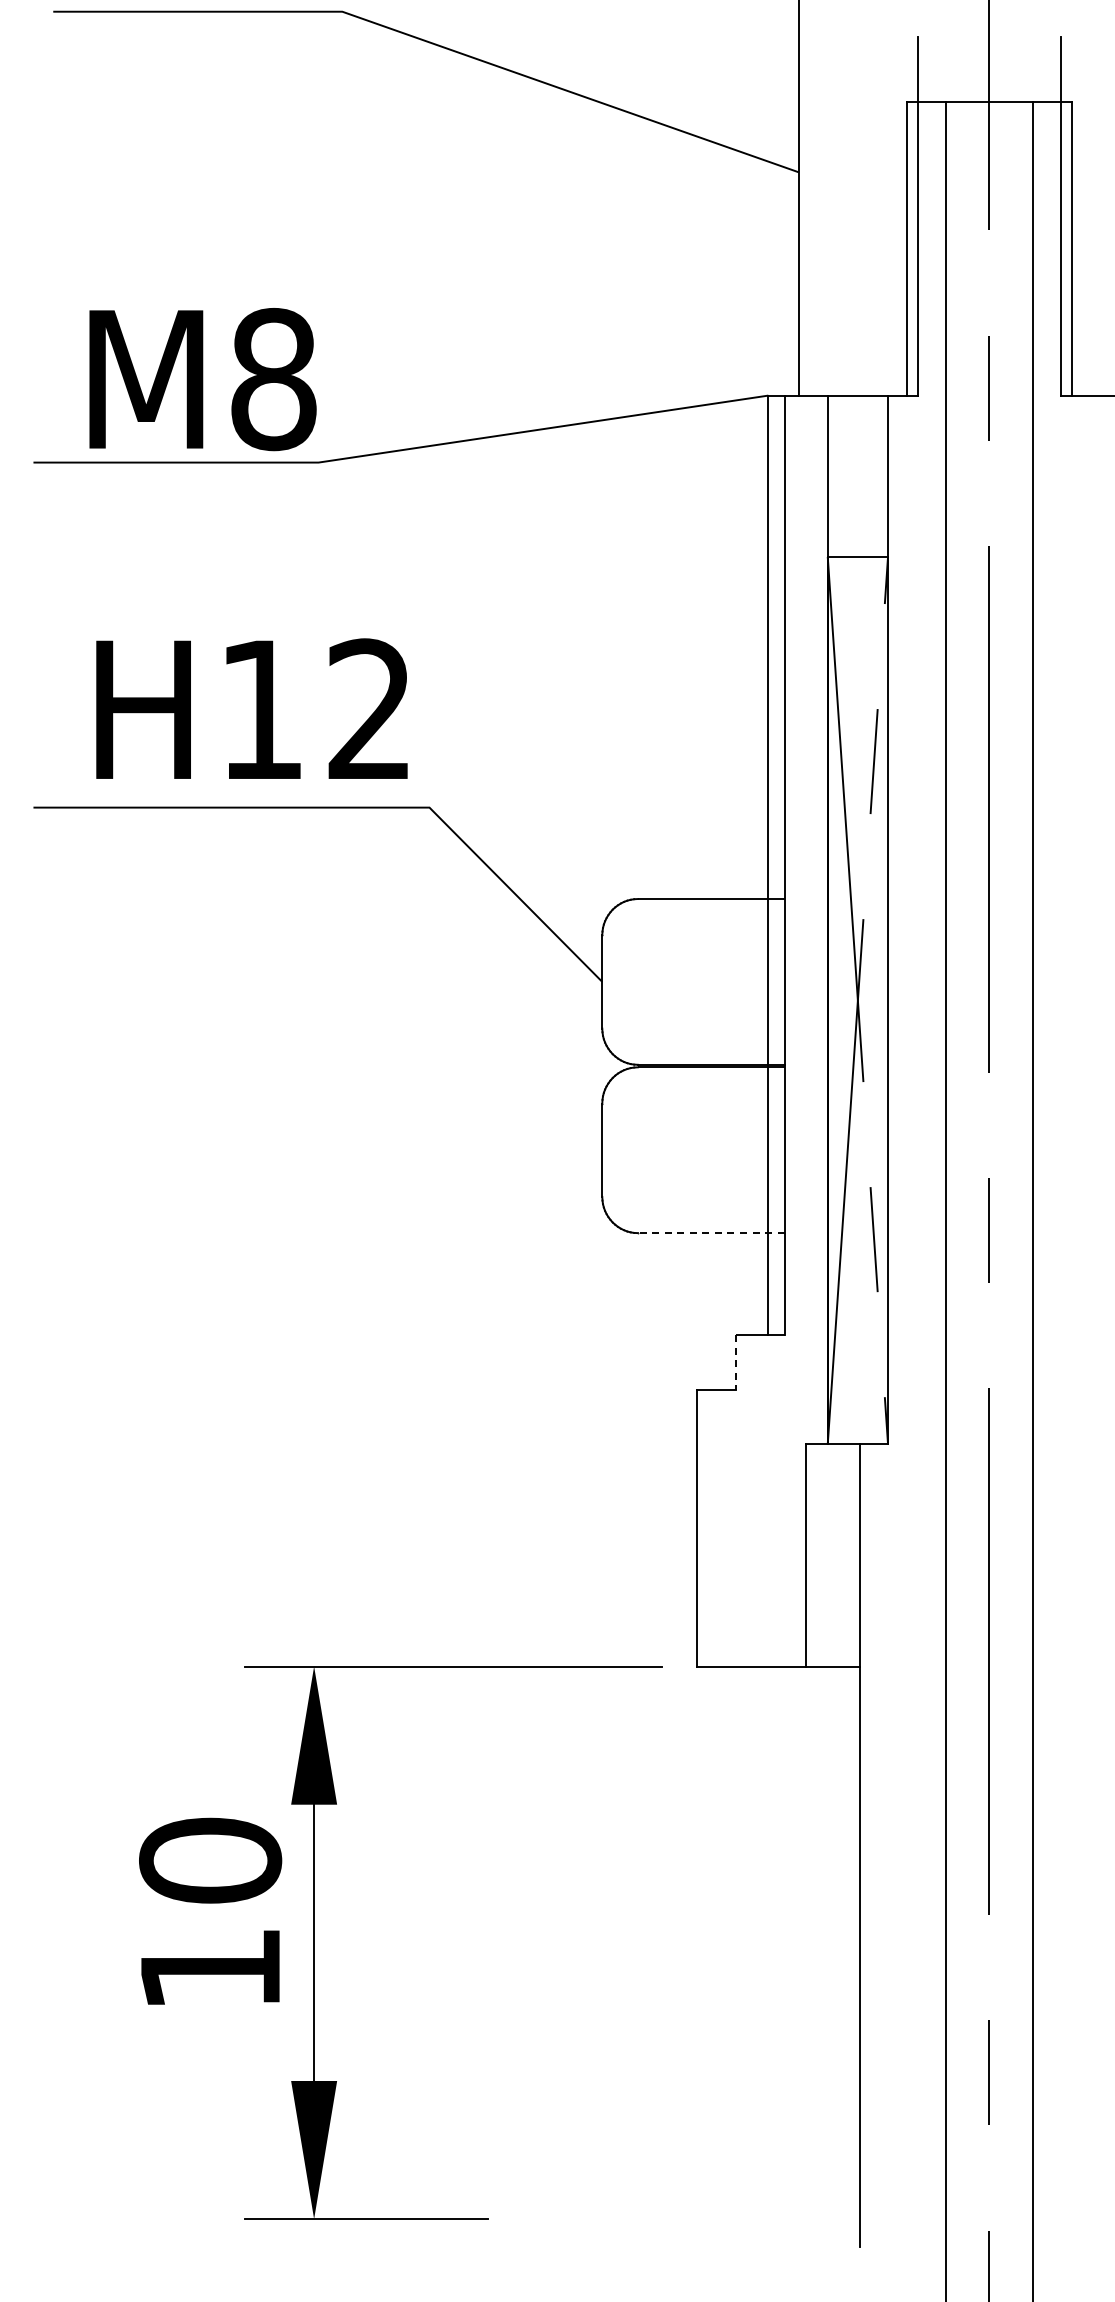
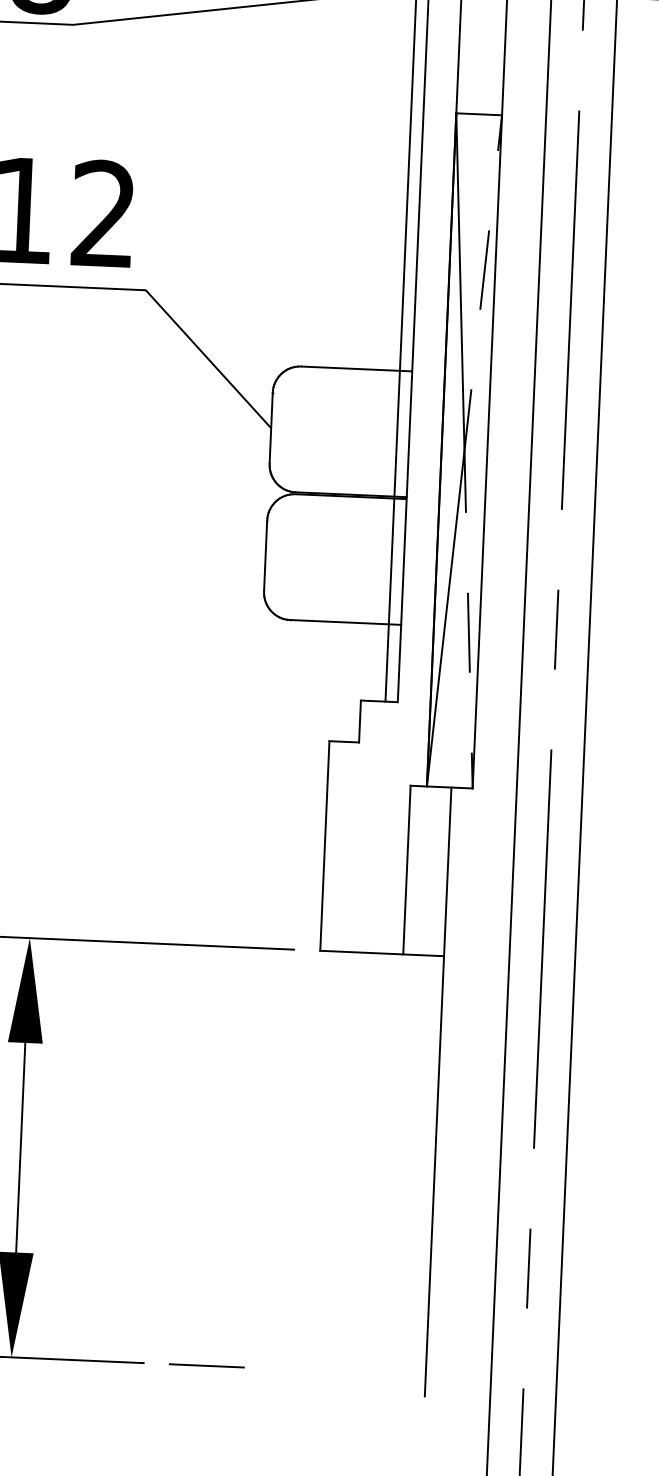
line: (710, 1233) -> (344, 622), dashed -> solid
line: (735, 1362) -> (359, 721), dashed -> solid
line: (571, 2219) -> (206, 1366), added

